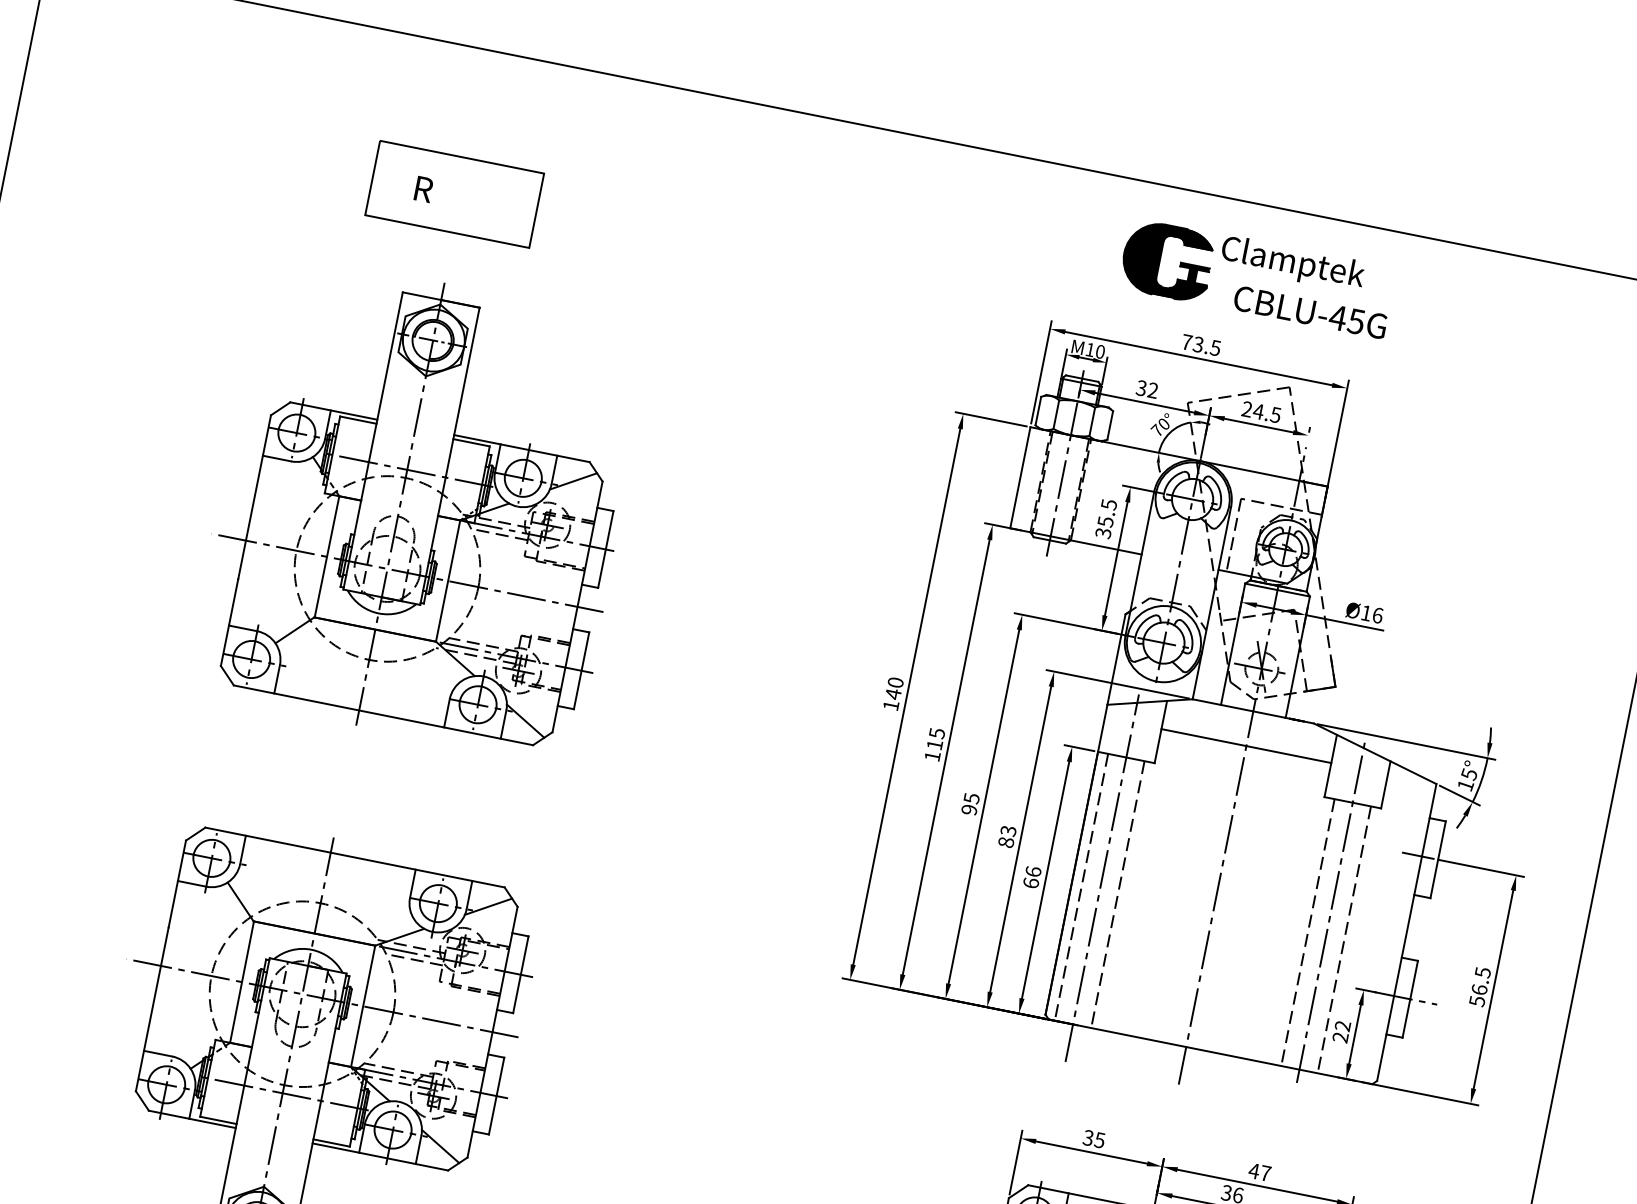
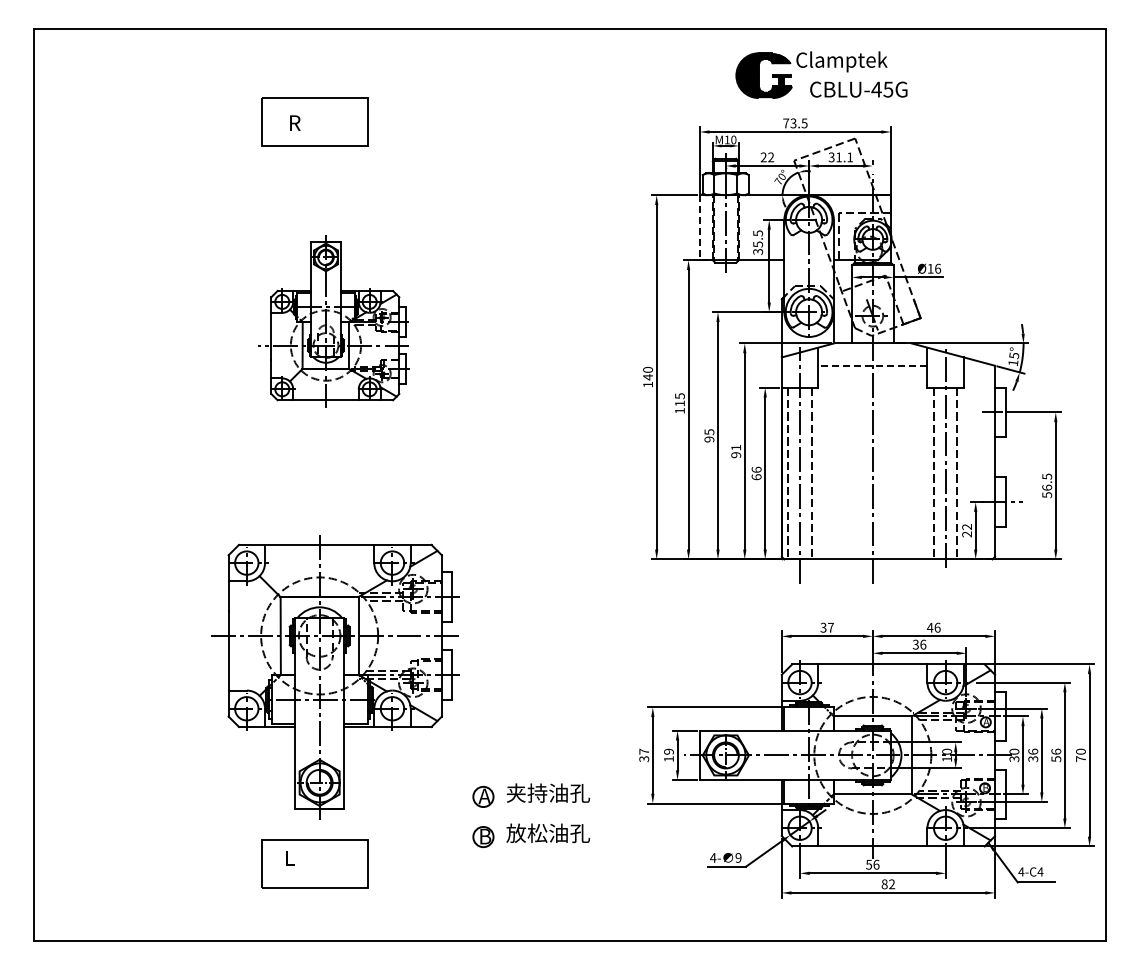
text: (1140, 389) -> (763, 158), 32 -> 22
text: (1260, 412) -> (840, 157), 24.5 -> 31.1
line: (1019, 477) -> (699, 227), solid -> dashed
part: (425, 508) -> (335, 320), size x0.6
line: (1245, 745) -> (872, 365), solid -> dashed
text: (1007, 836) -> (736, 451), 83 -> 91
text: (1099, 1139) -> (830, 627), 35 -> 37
text: (1265, 1173) -> (937, 627), 47 -> 46

